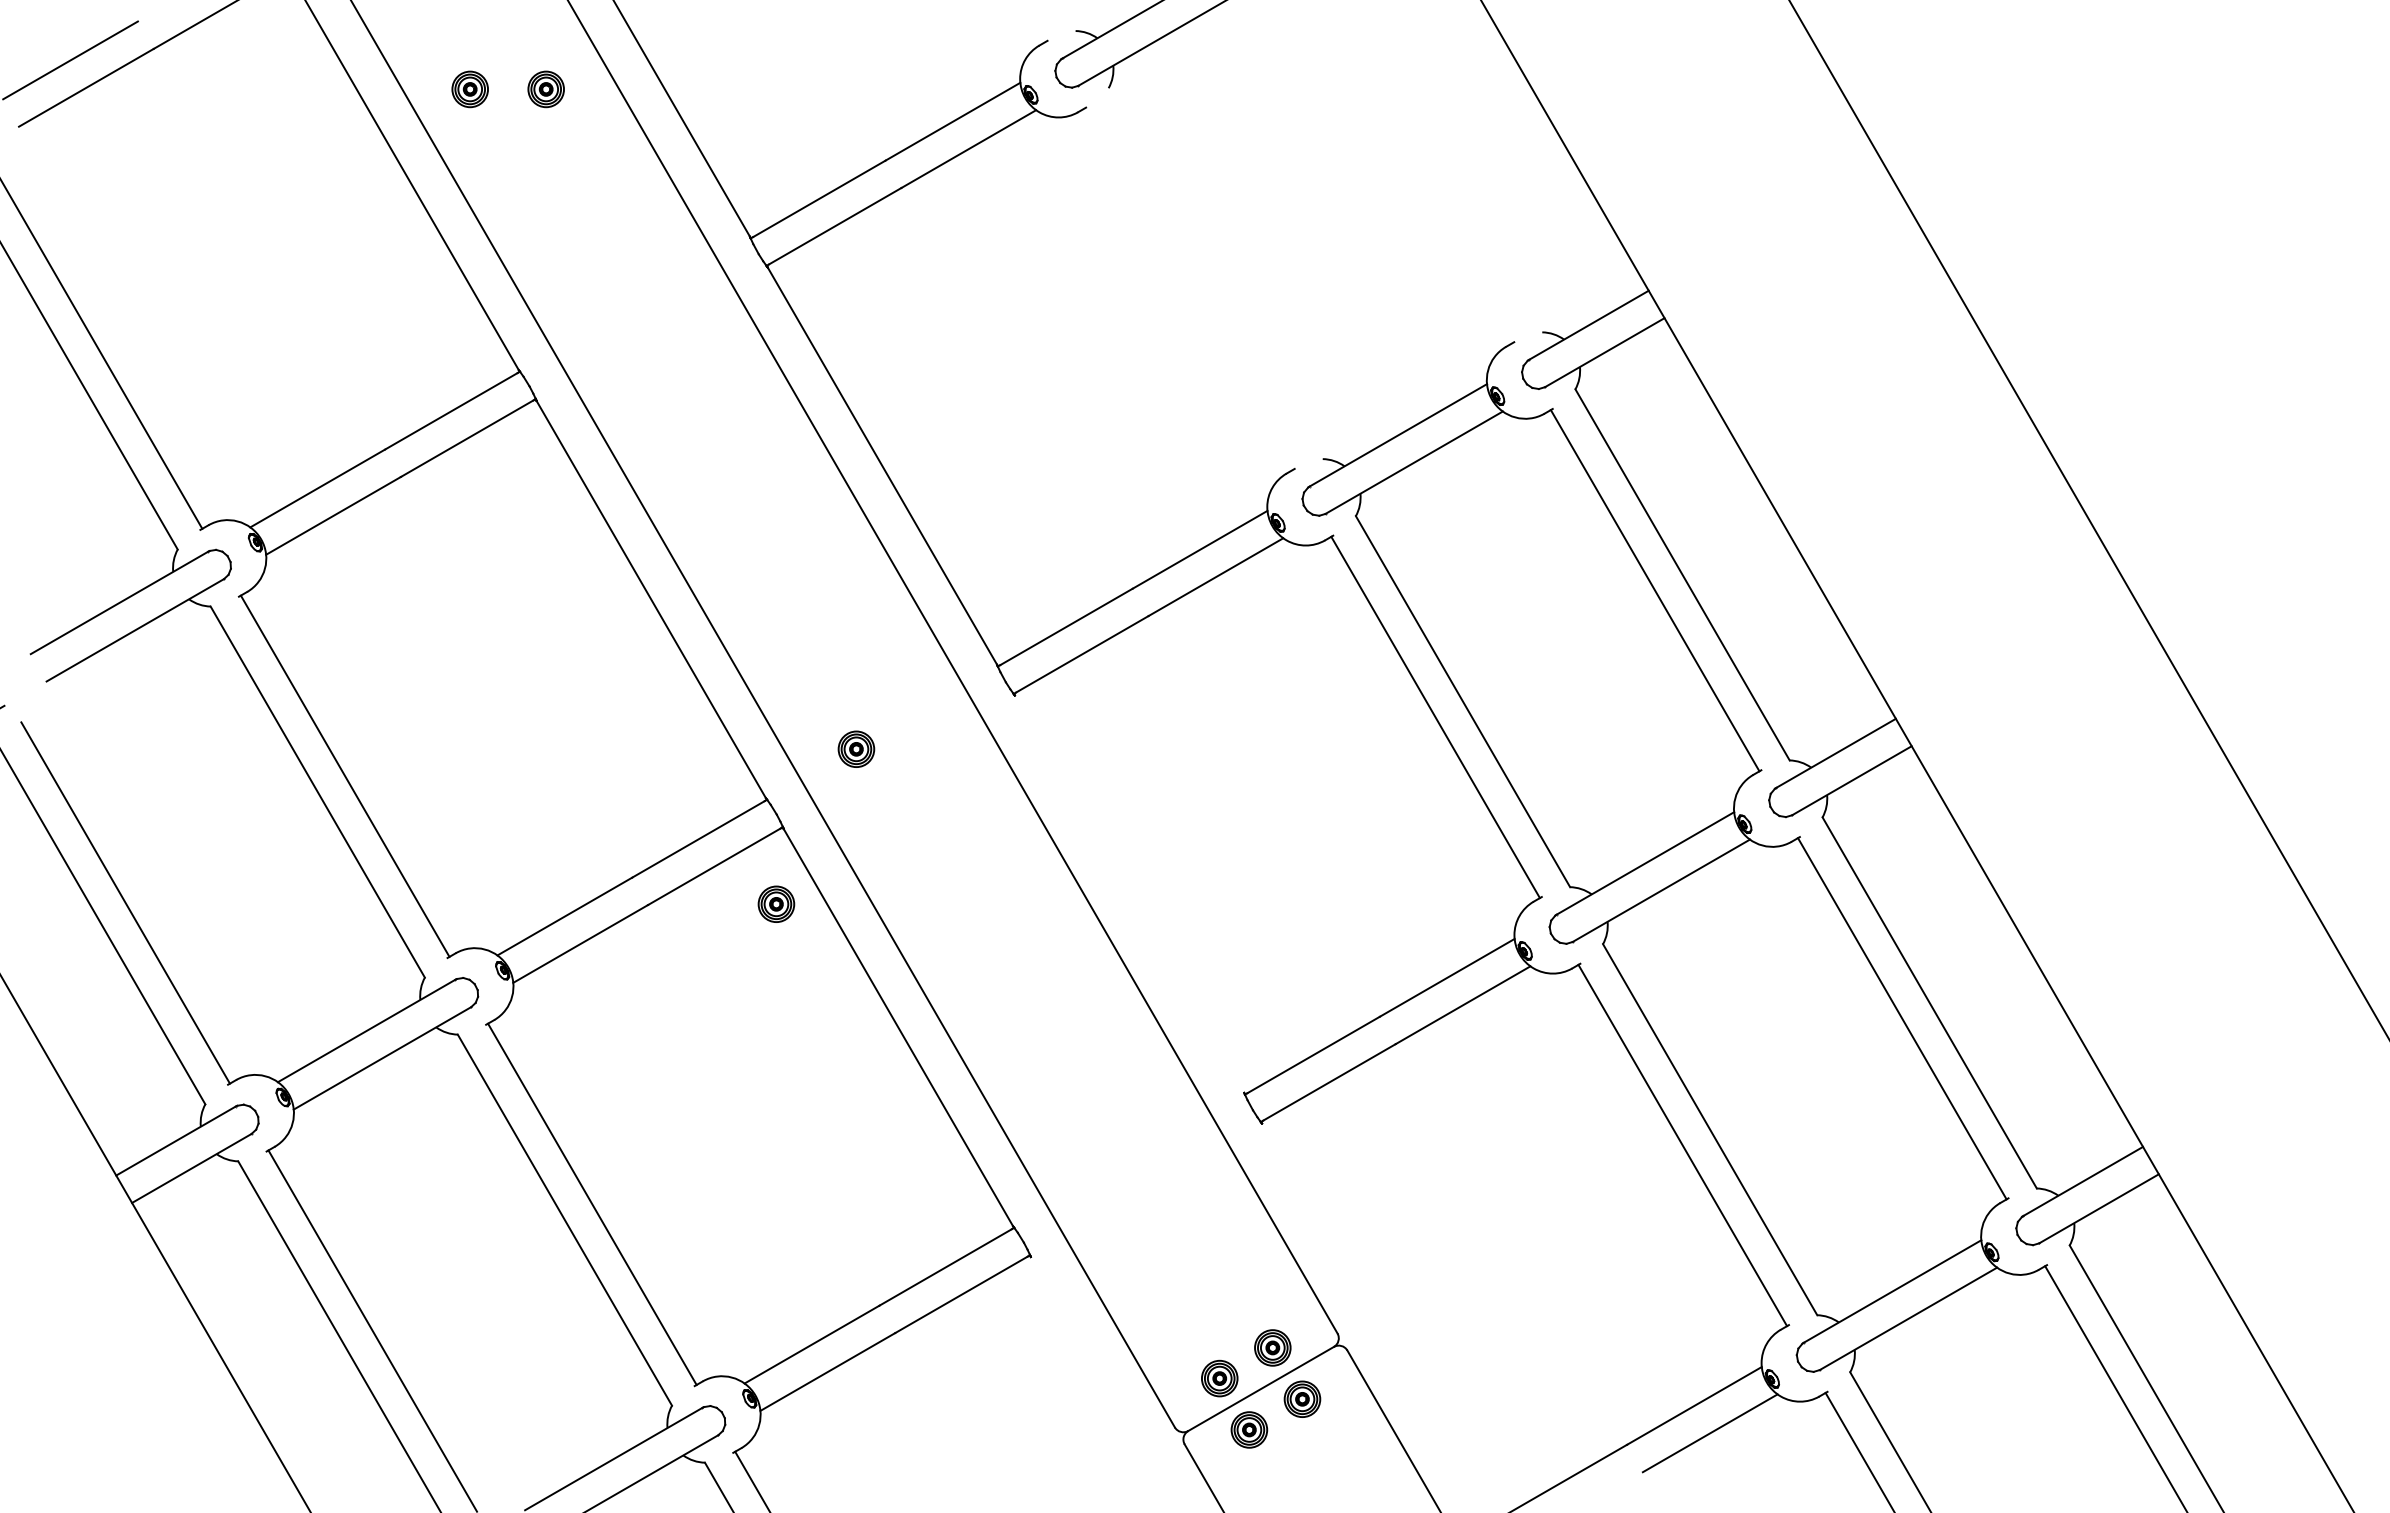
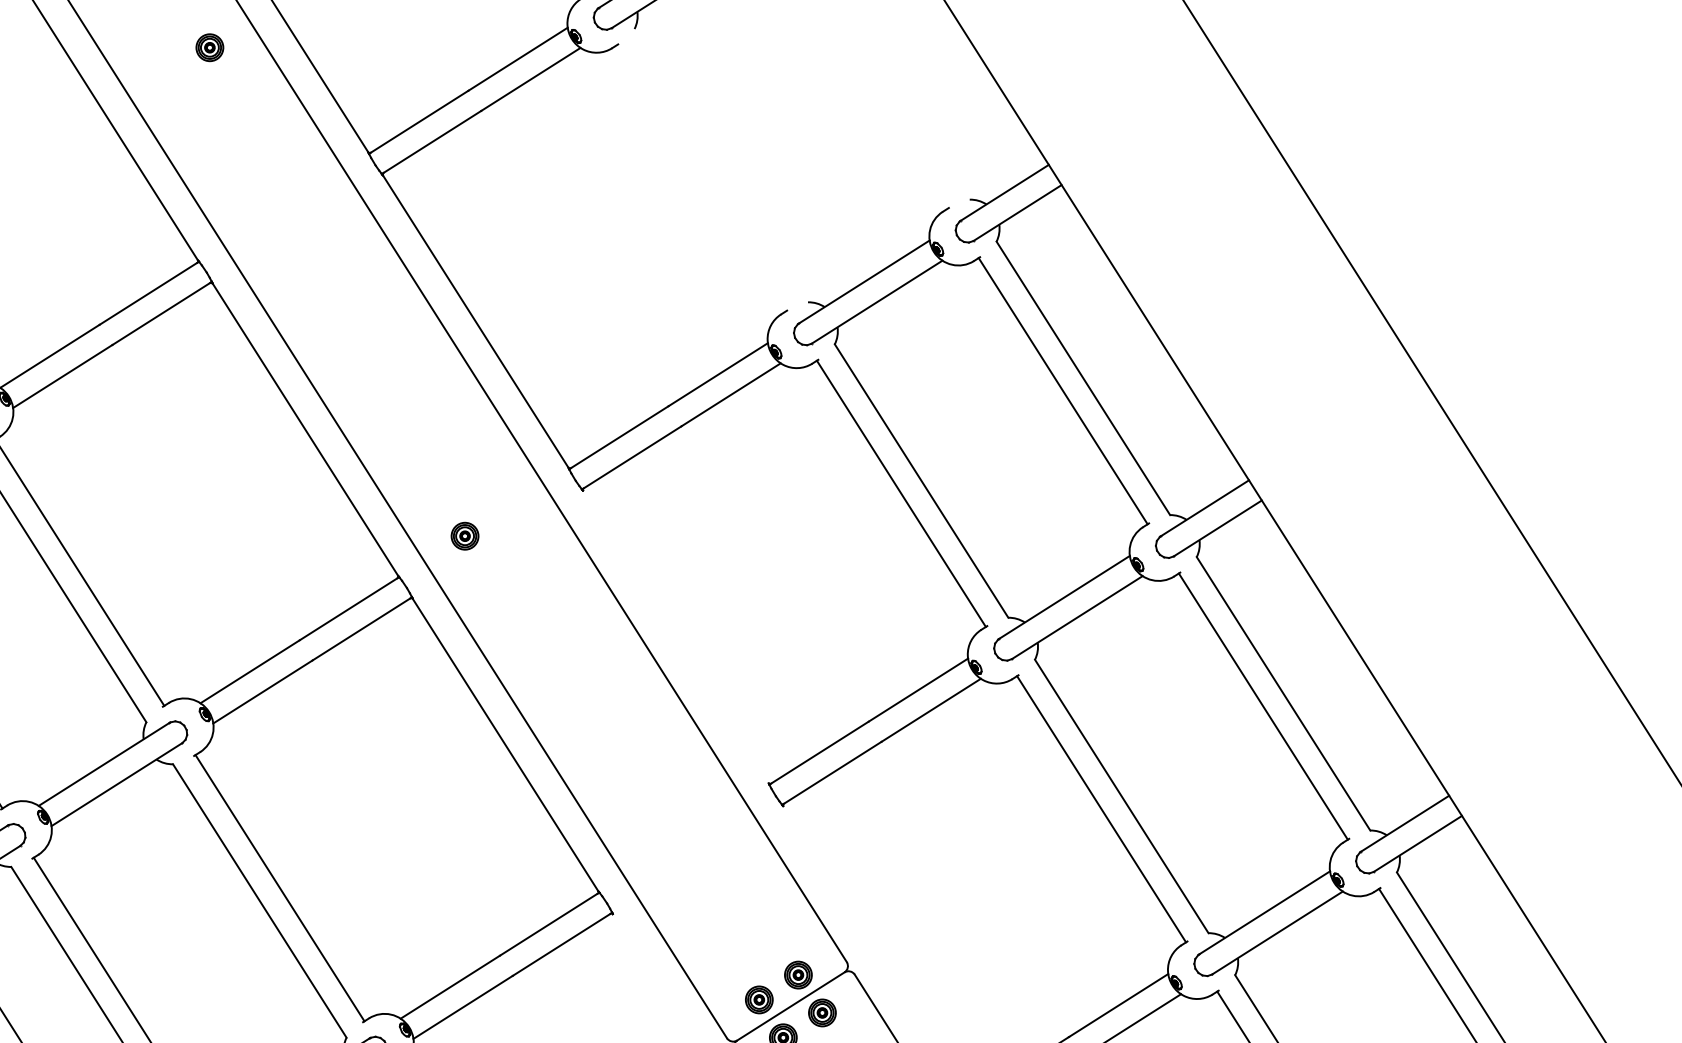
part: (469, 89) -> (151, 50), removed
part: (776, 903) -> (409, 655), removed

